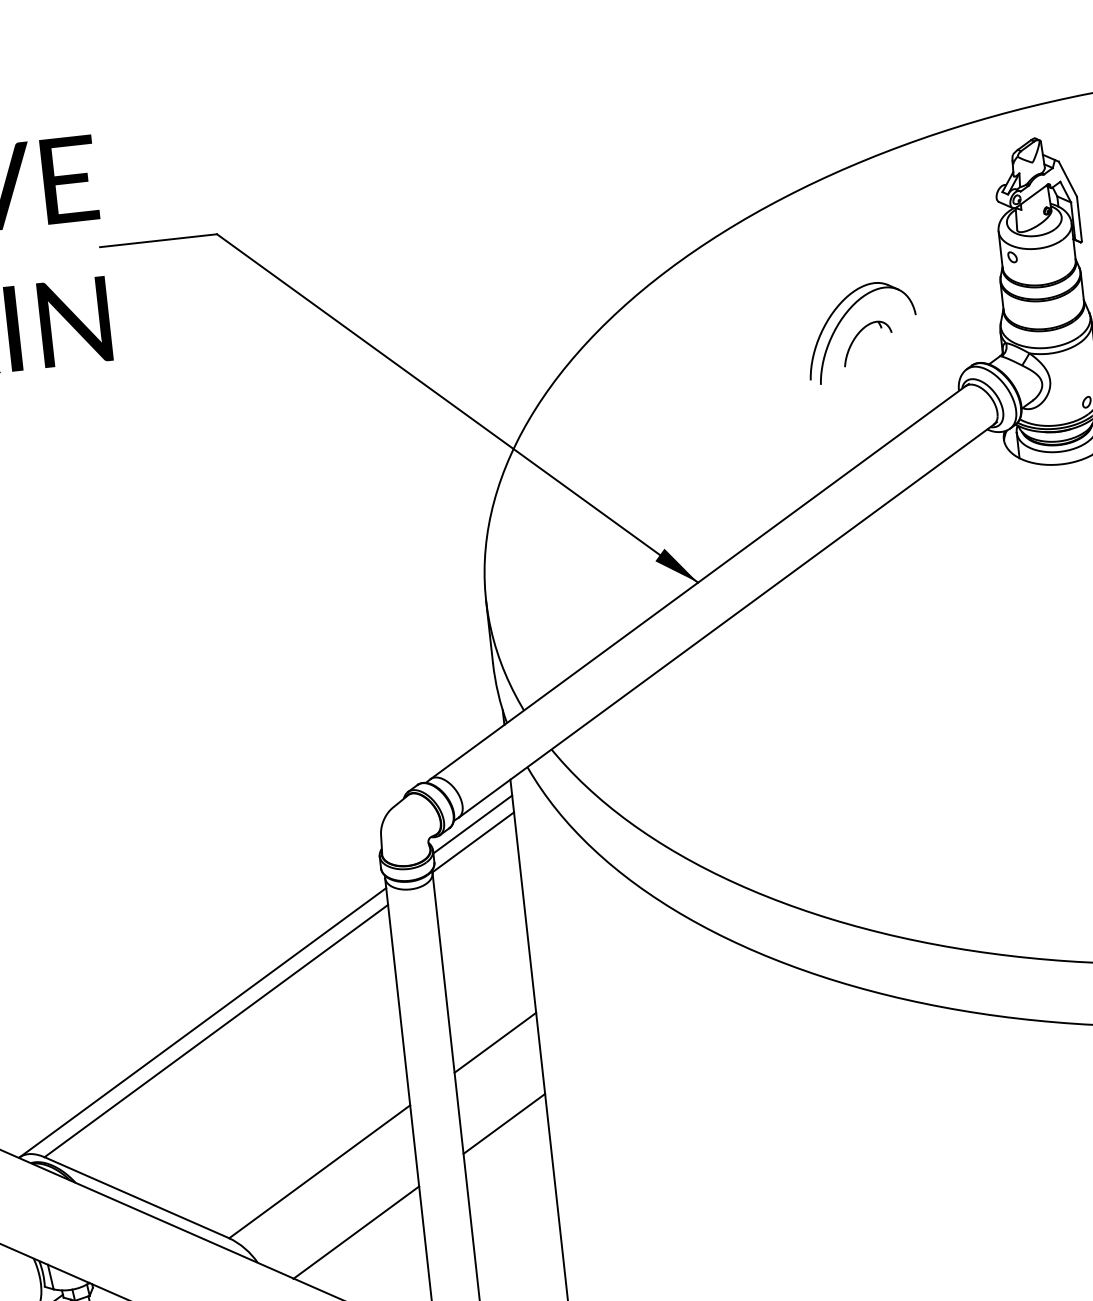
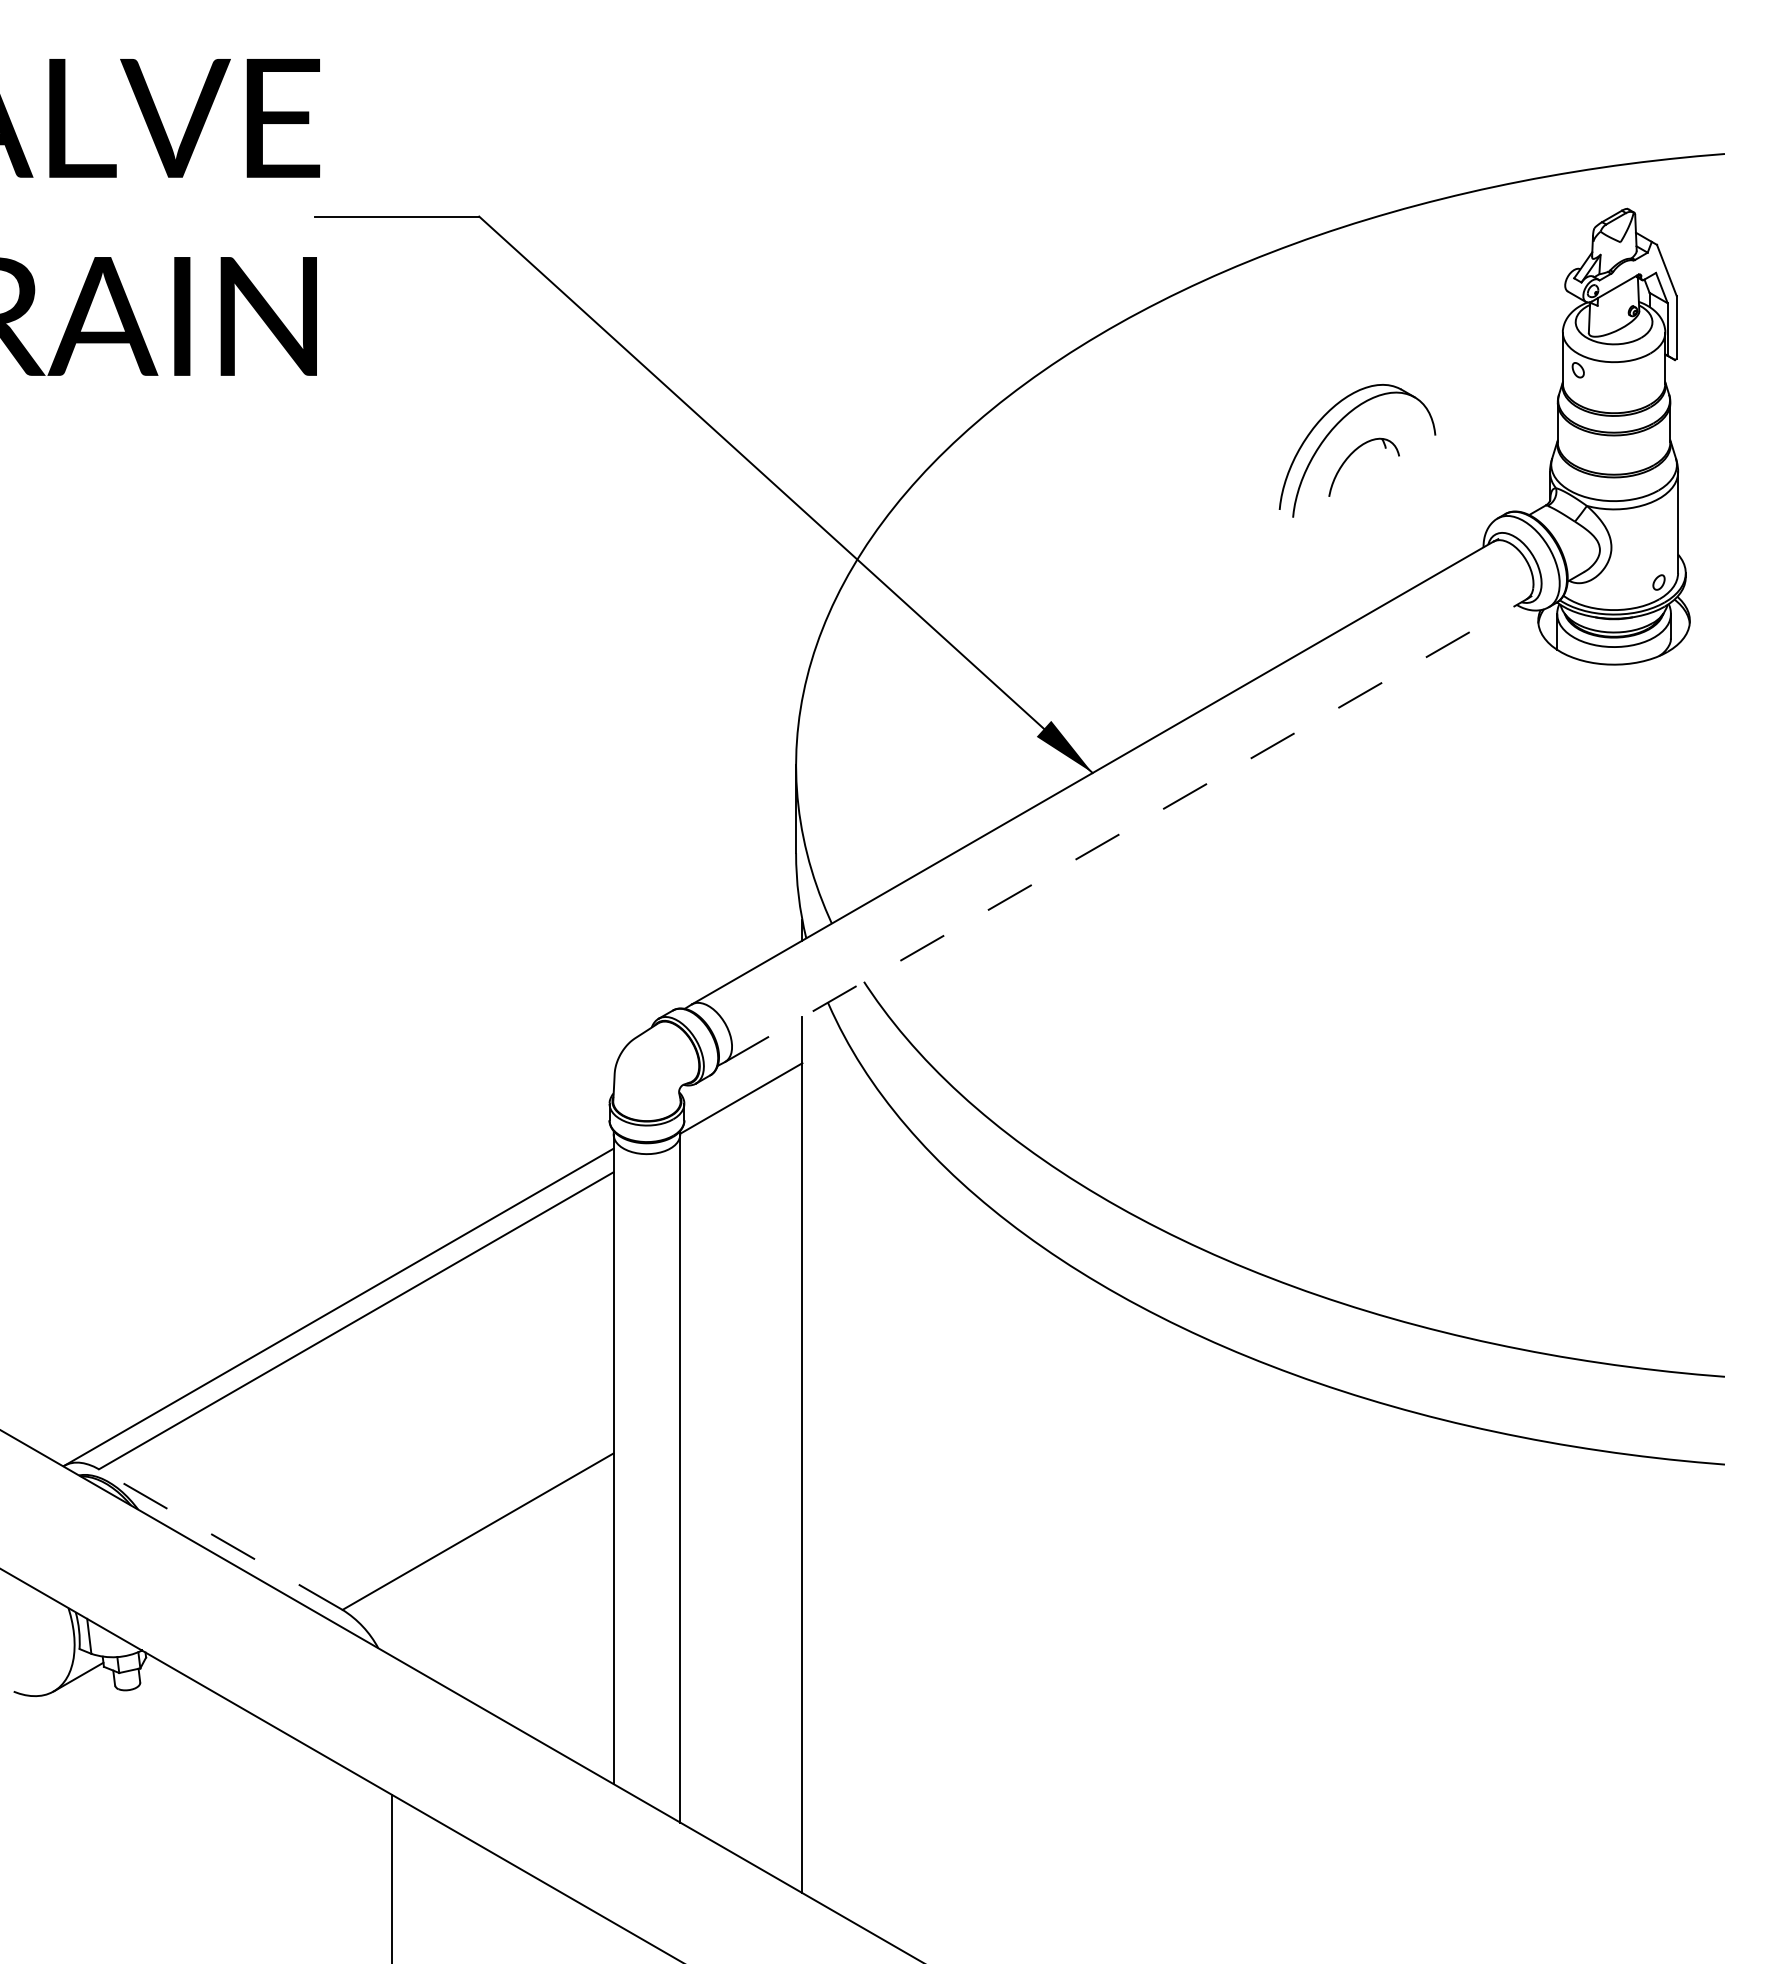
line: (726, 621) -> (1125, 830), solid -> dashed
line: (472, 824) -> (743, 1073), removed
line: (495, 1042) -> (741, 1379), removed
line: (504, 1123) -> (741, 1493), removed
line: (136, 1197) -> (220, 1539), solid -> dashed
line: (356, 1232) -> (519, 1621), removed

